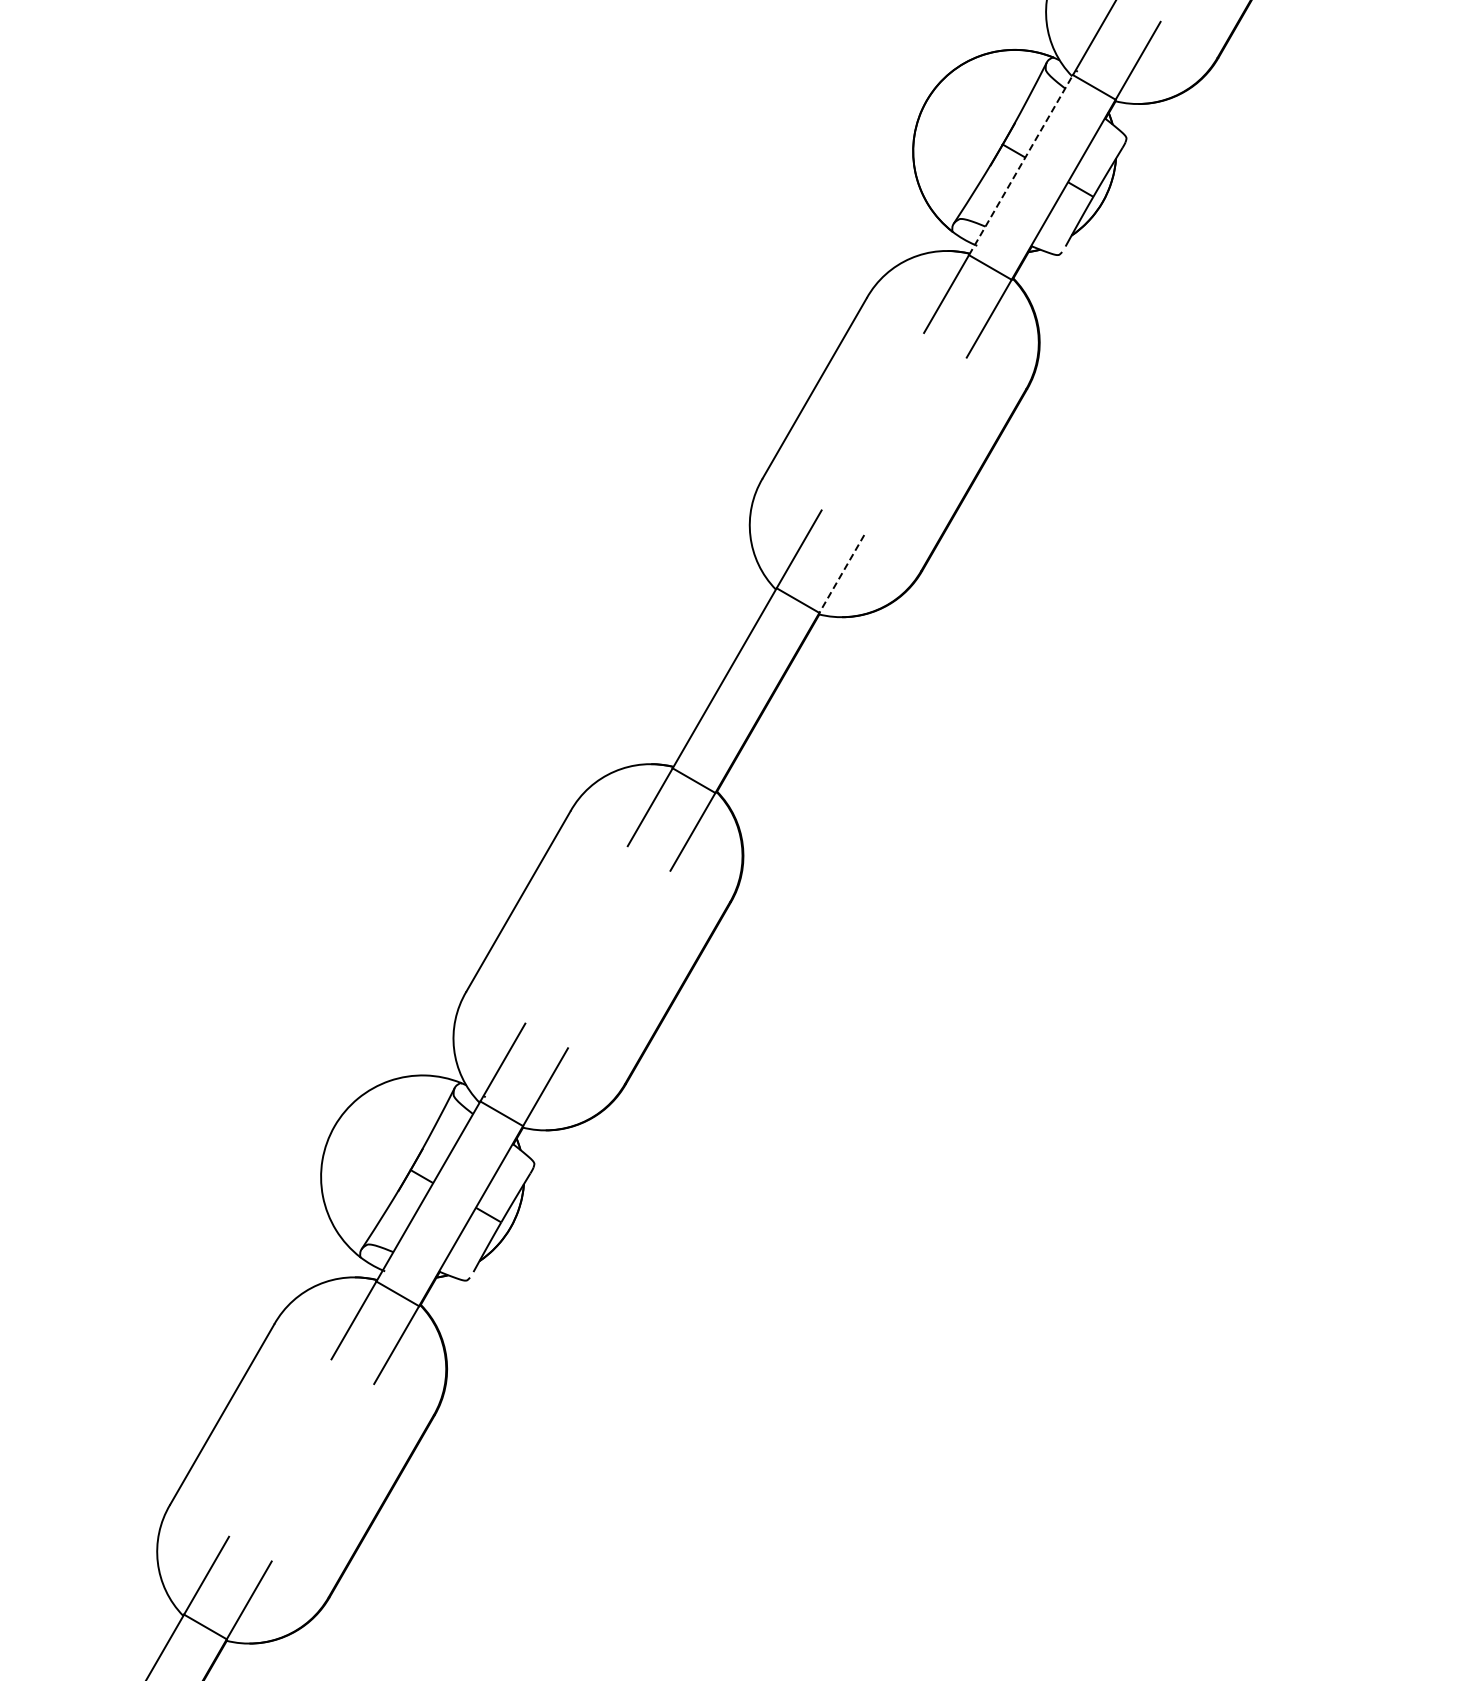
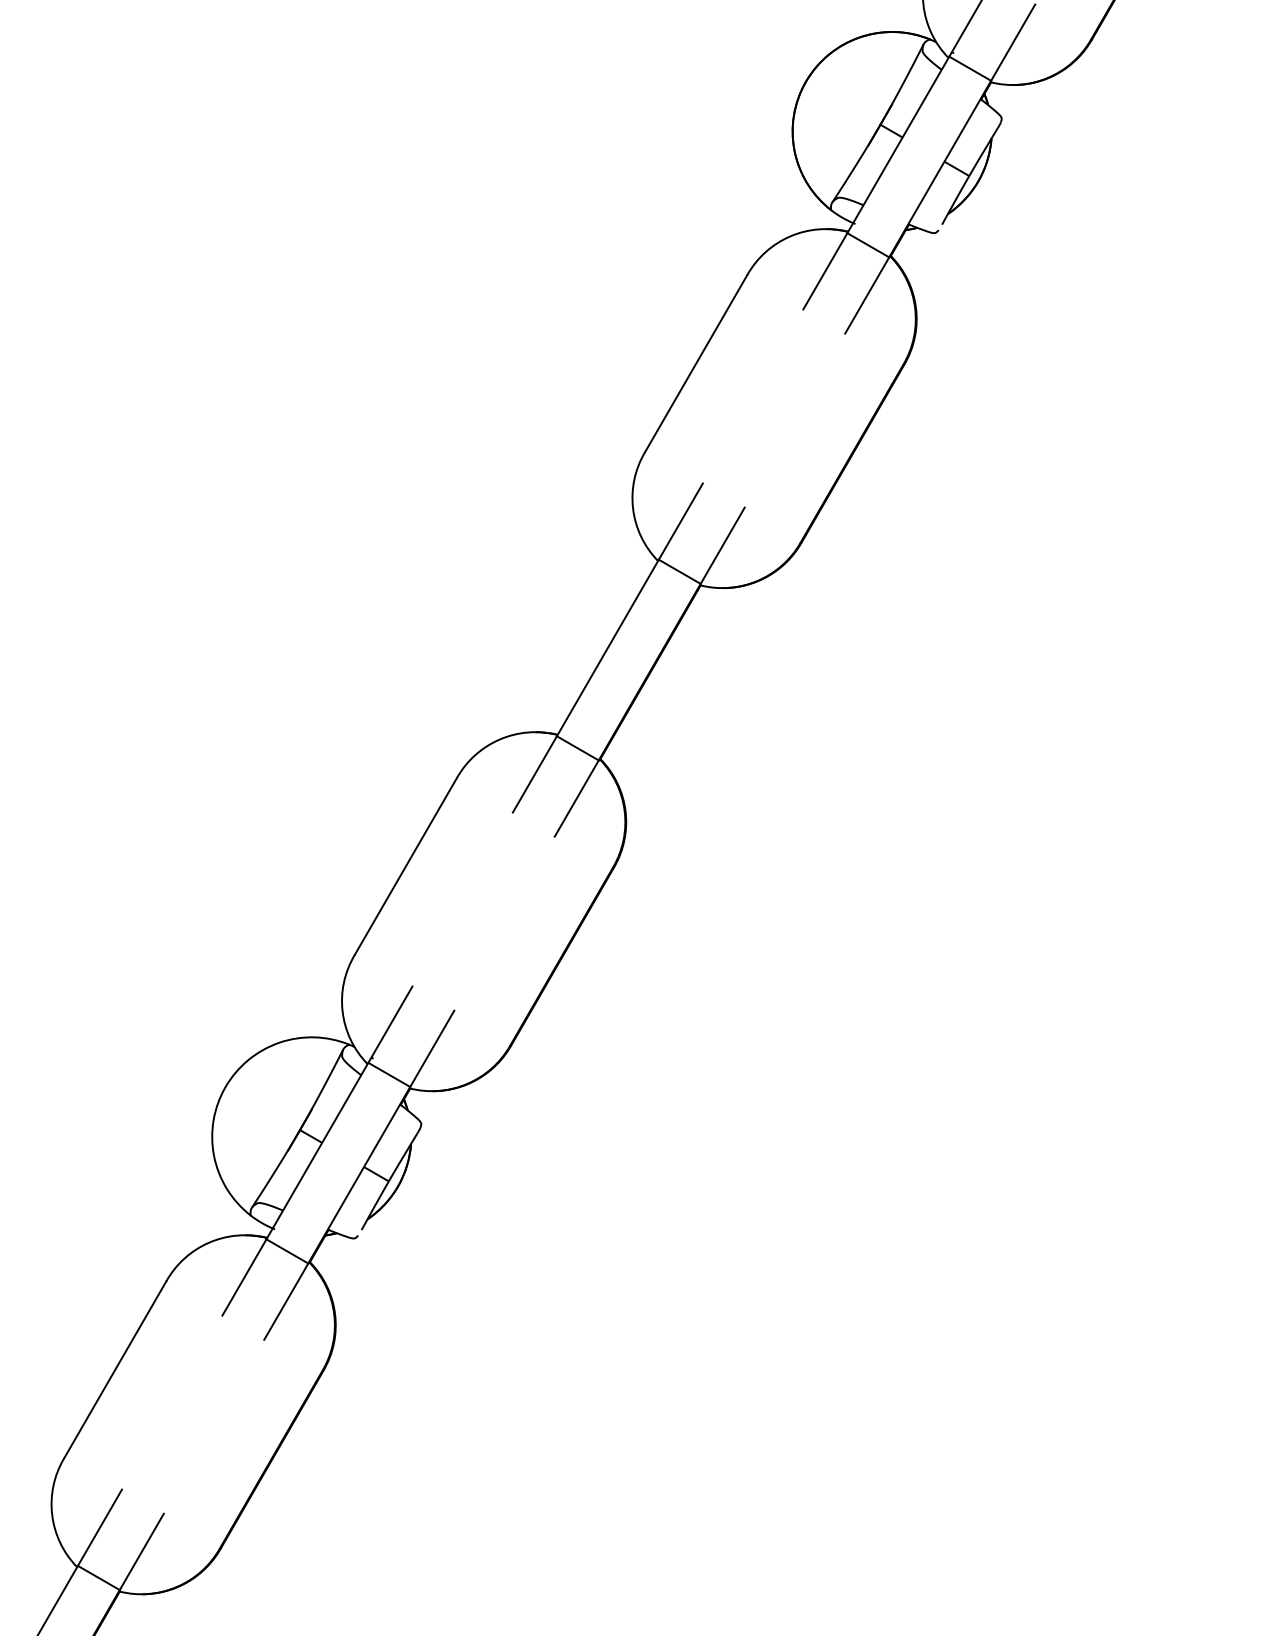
line: (1021, 165) -> (898, 145), dashed -> solid
line: (841, 574) -> (722, 546), dashed -> solid

